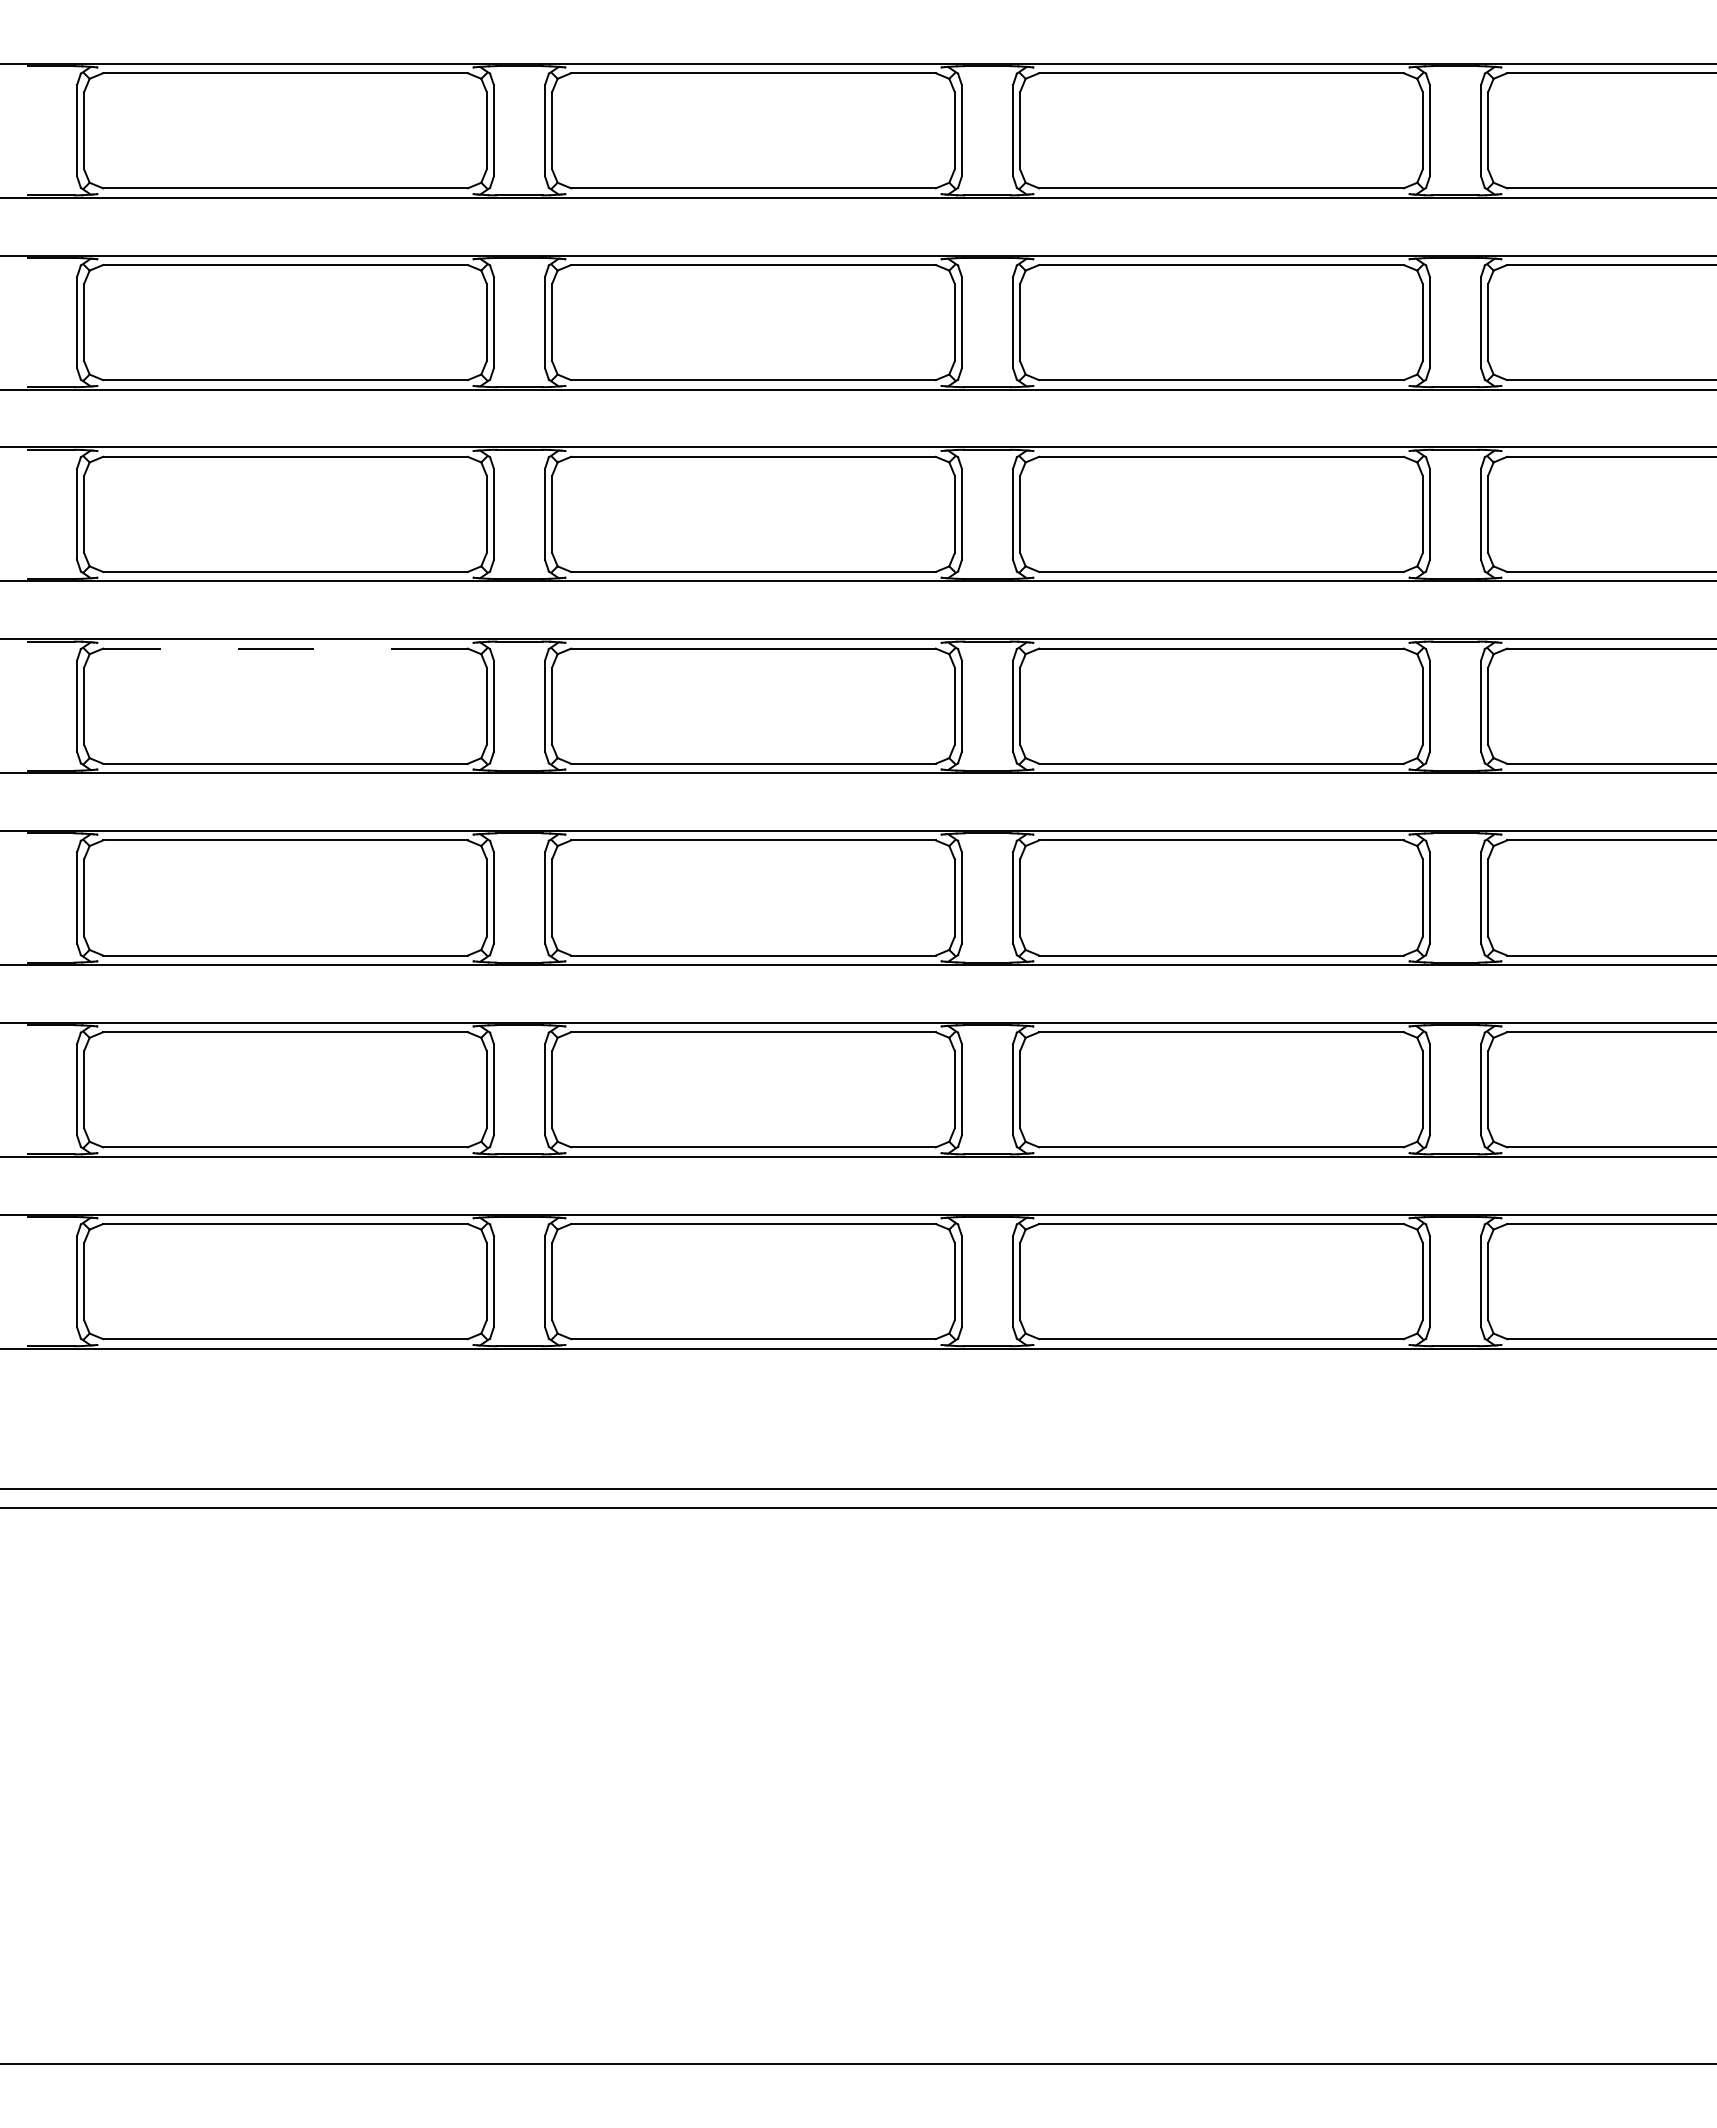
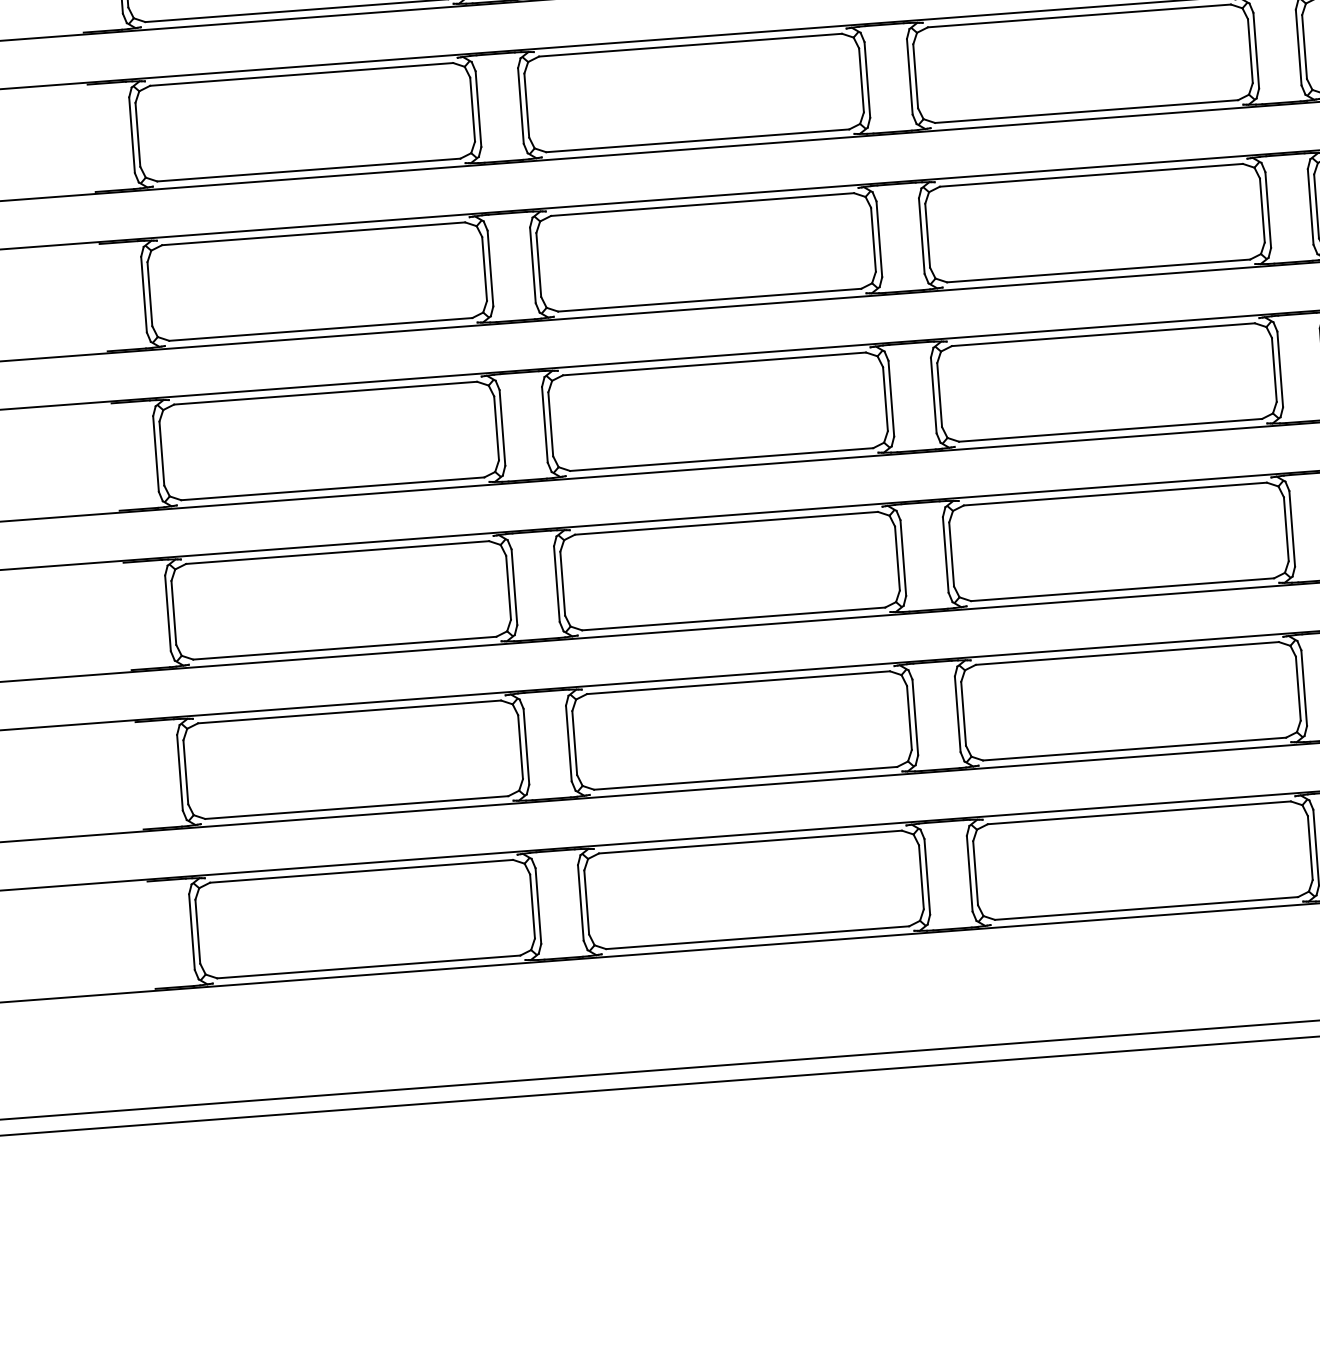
line: (284, 648) -> (324, 393), dashed -> solid

